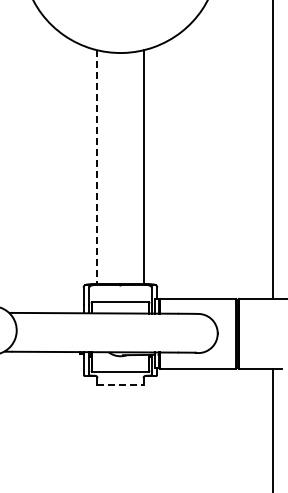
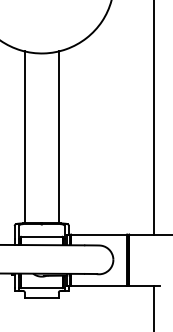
line: (97, 167) -> (24, 137), dashed -> solid
line: (121, 385) -> (42, 298), dashed -> solid

